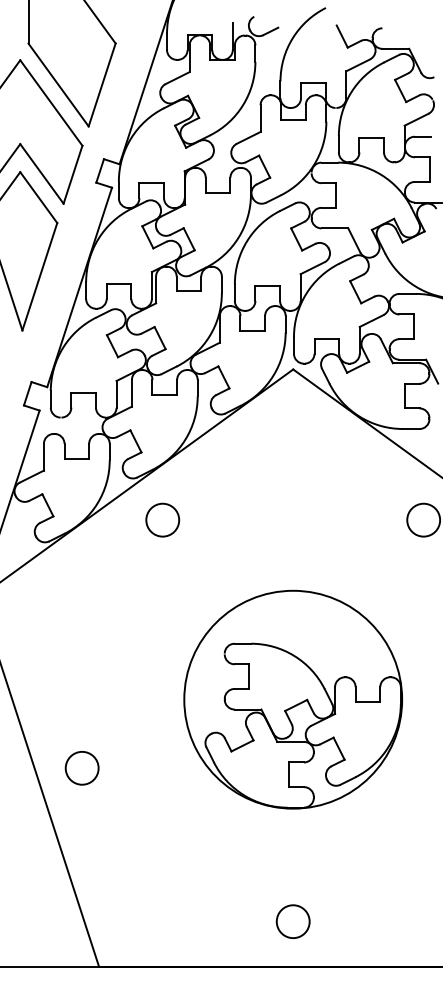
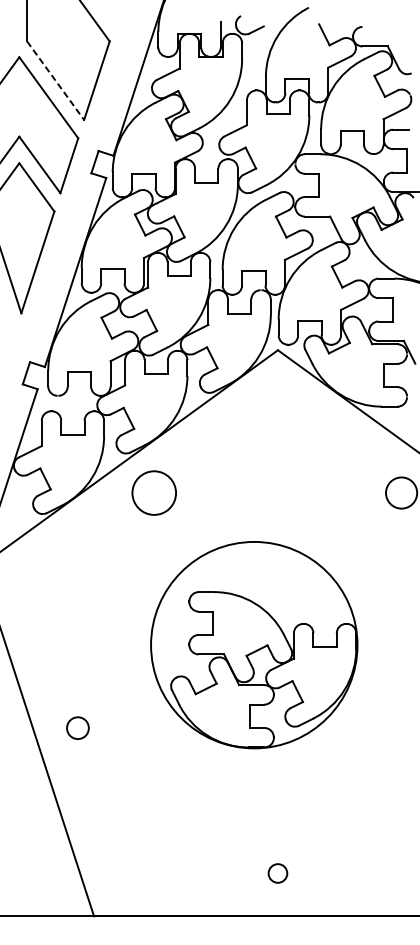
line: (58, 85) -> (55, 81), solid -> dashed
circle: (162, 519) -> (154, 492), size x1.4
part: (293, 699) -> (254, 644), moved
circle: (81, 768) -> (77, 728), size x0.7
circle: (292, 921) -> (277, 873), size x0.6

